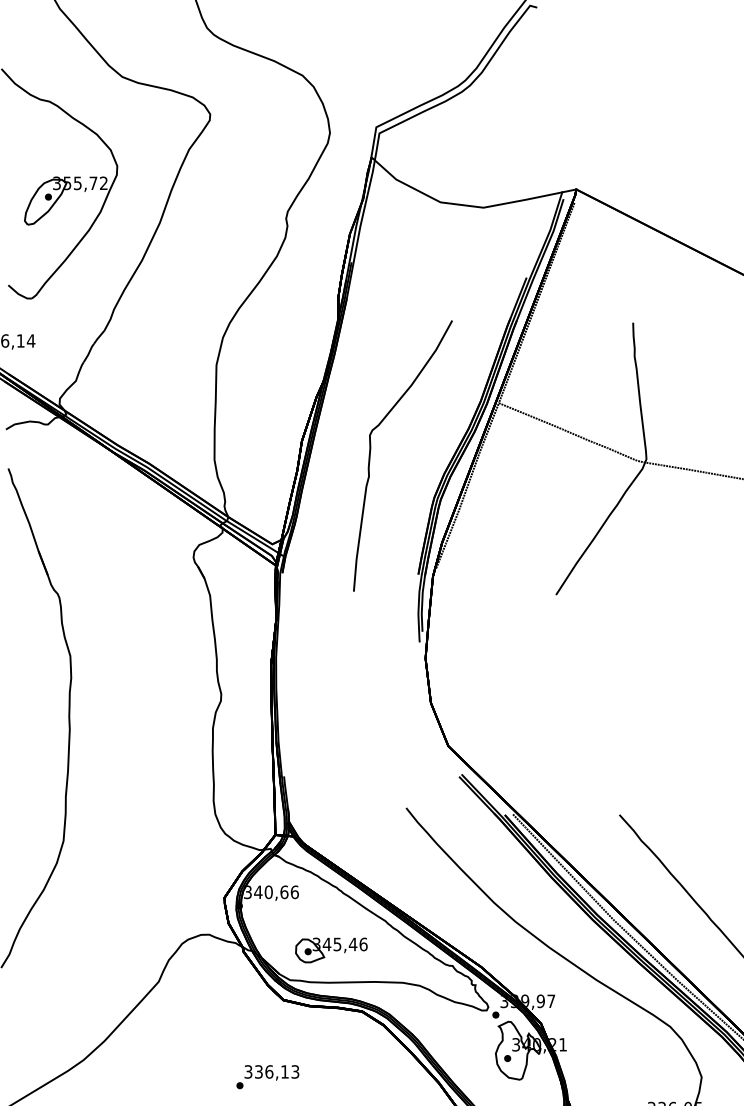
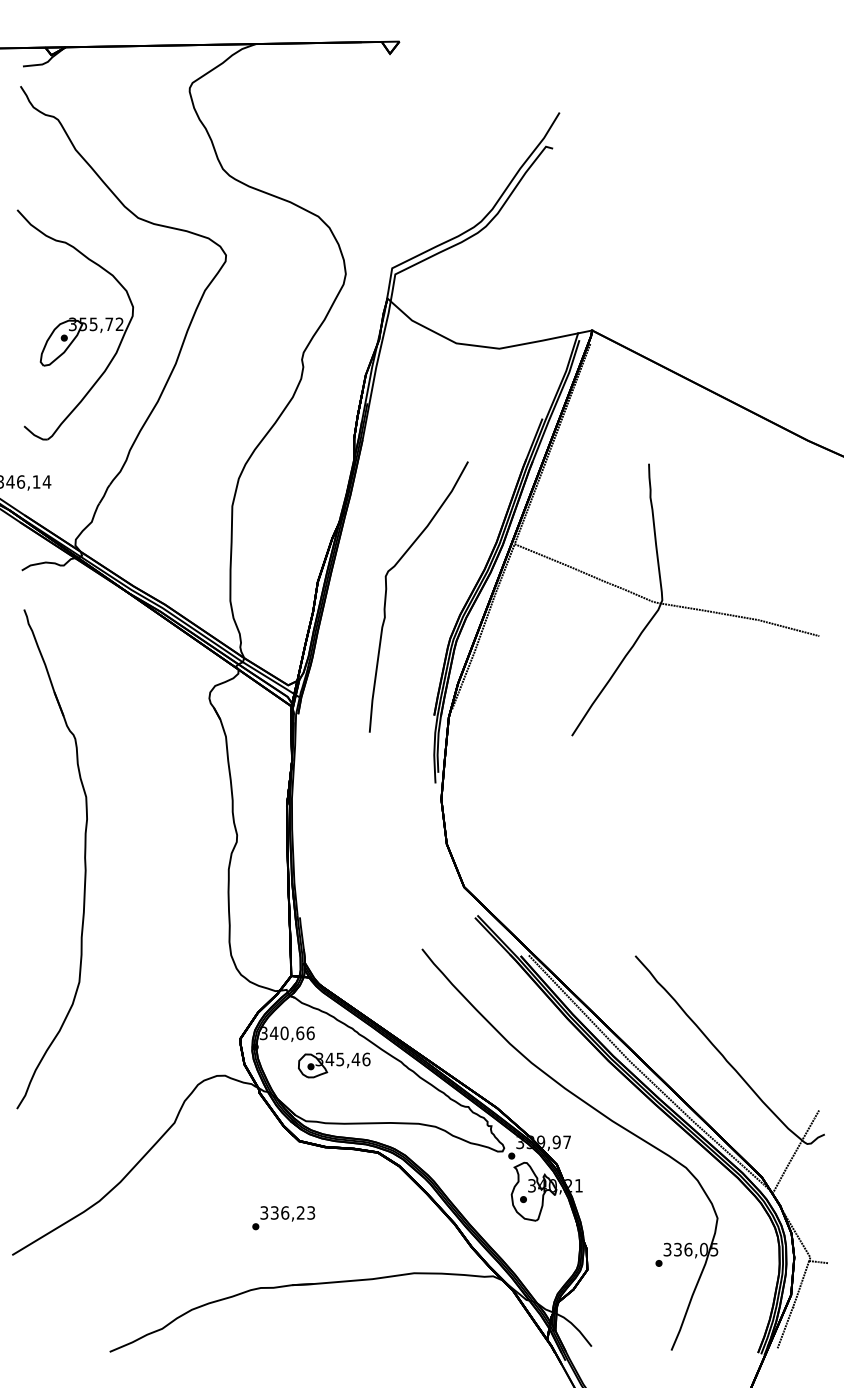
part: (331, 950) -> (334, 1065), moved
text: (284, 1071) -> (300, 1212), 336,13 -> 336,23

